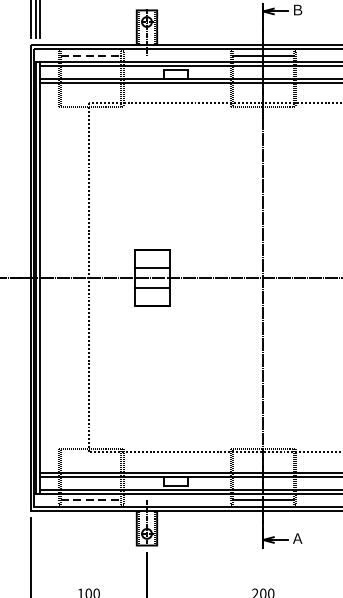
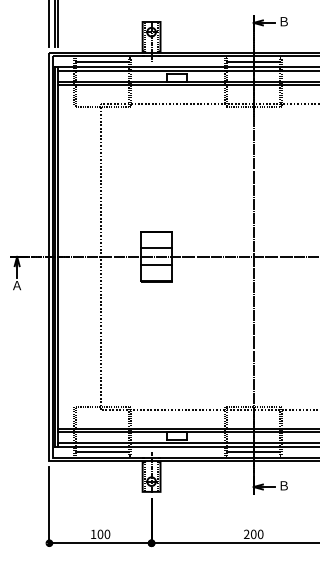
line: (91, 56) -> (102, 62), dashed -> solid
line: (91, 499) -> (102, 451), dashed -> solid
text: (297, 538) -> (283, 485), Ａ -> Ｂ

